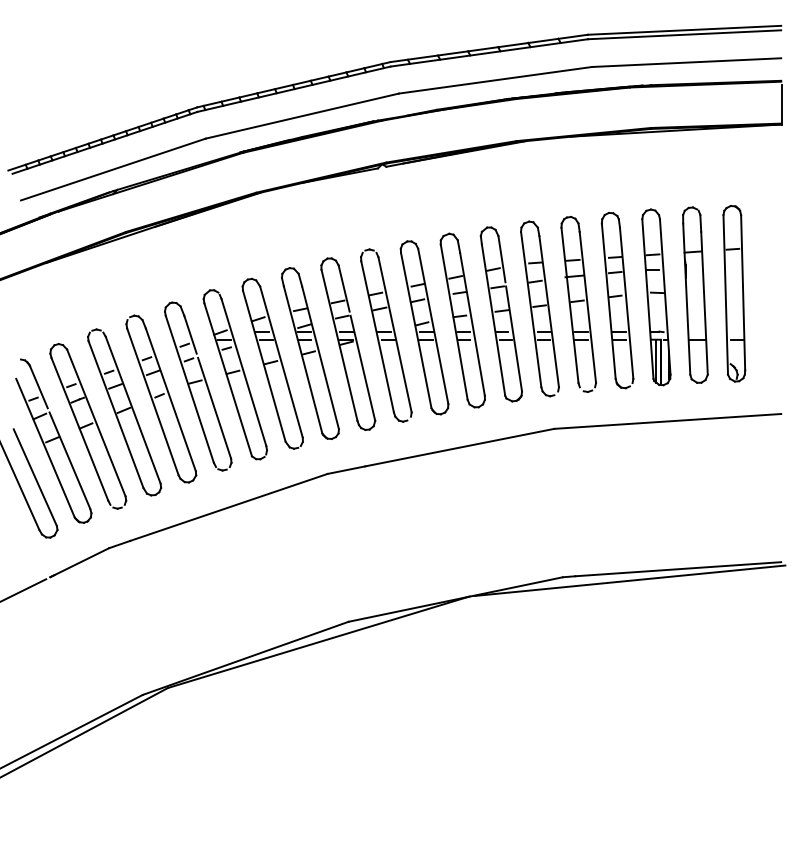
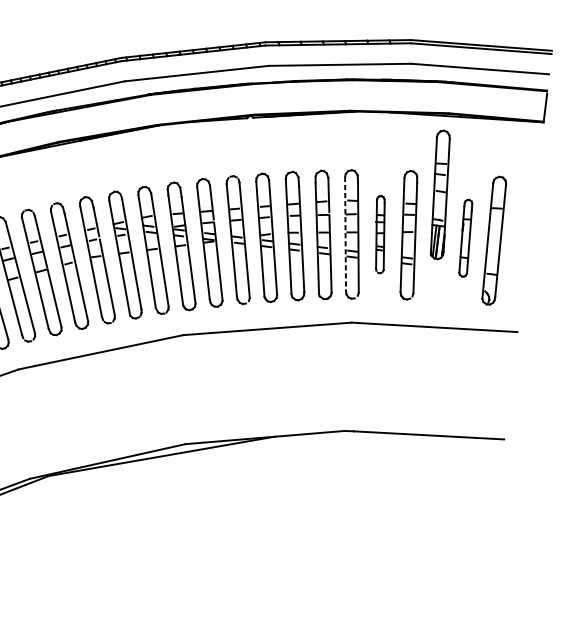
part: (695, 294) -> (465, 237), size x0.6
part: (656, 297) -> (440, 194), moved
part: (578, 304) -> (380, 234), size x0.6
line: (531, 310) -> (345, 234), solid -> dashed
line: (629, 580) -> (392, 439), removed

